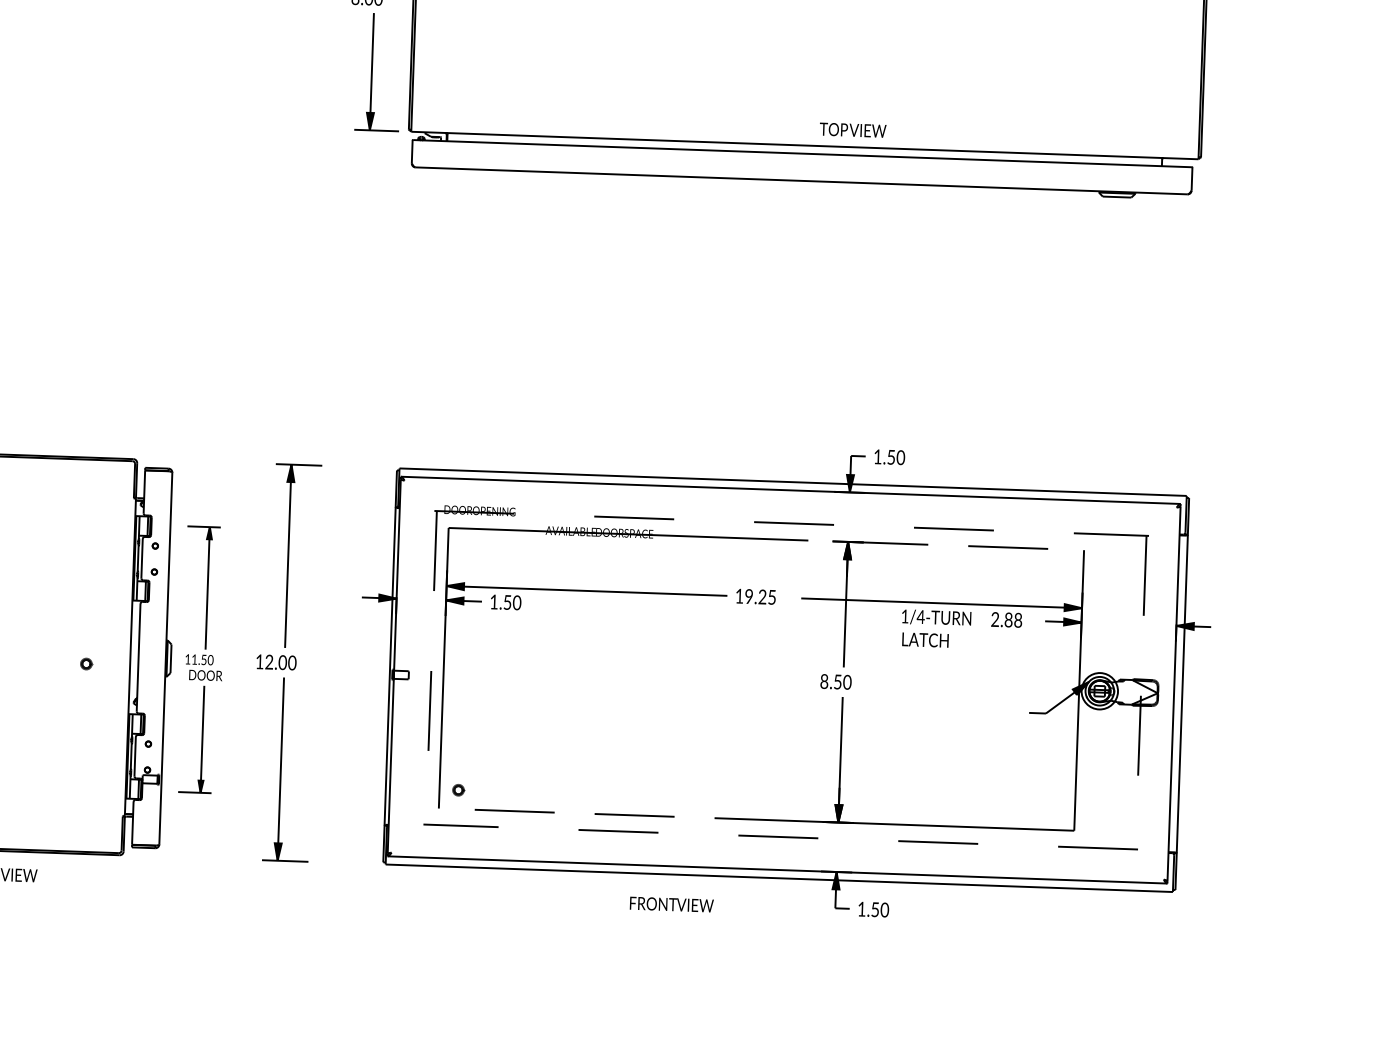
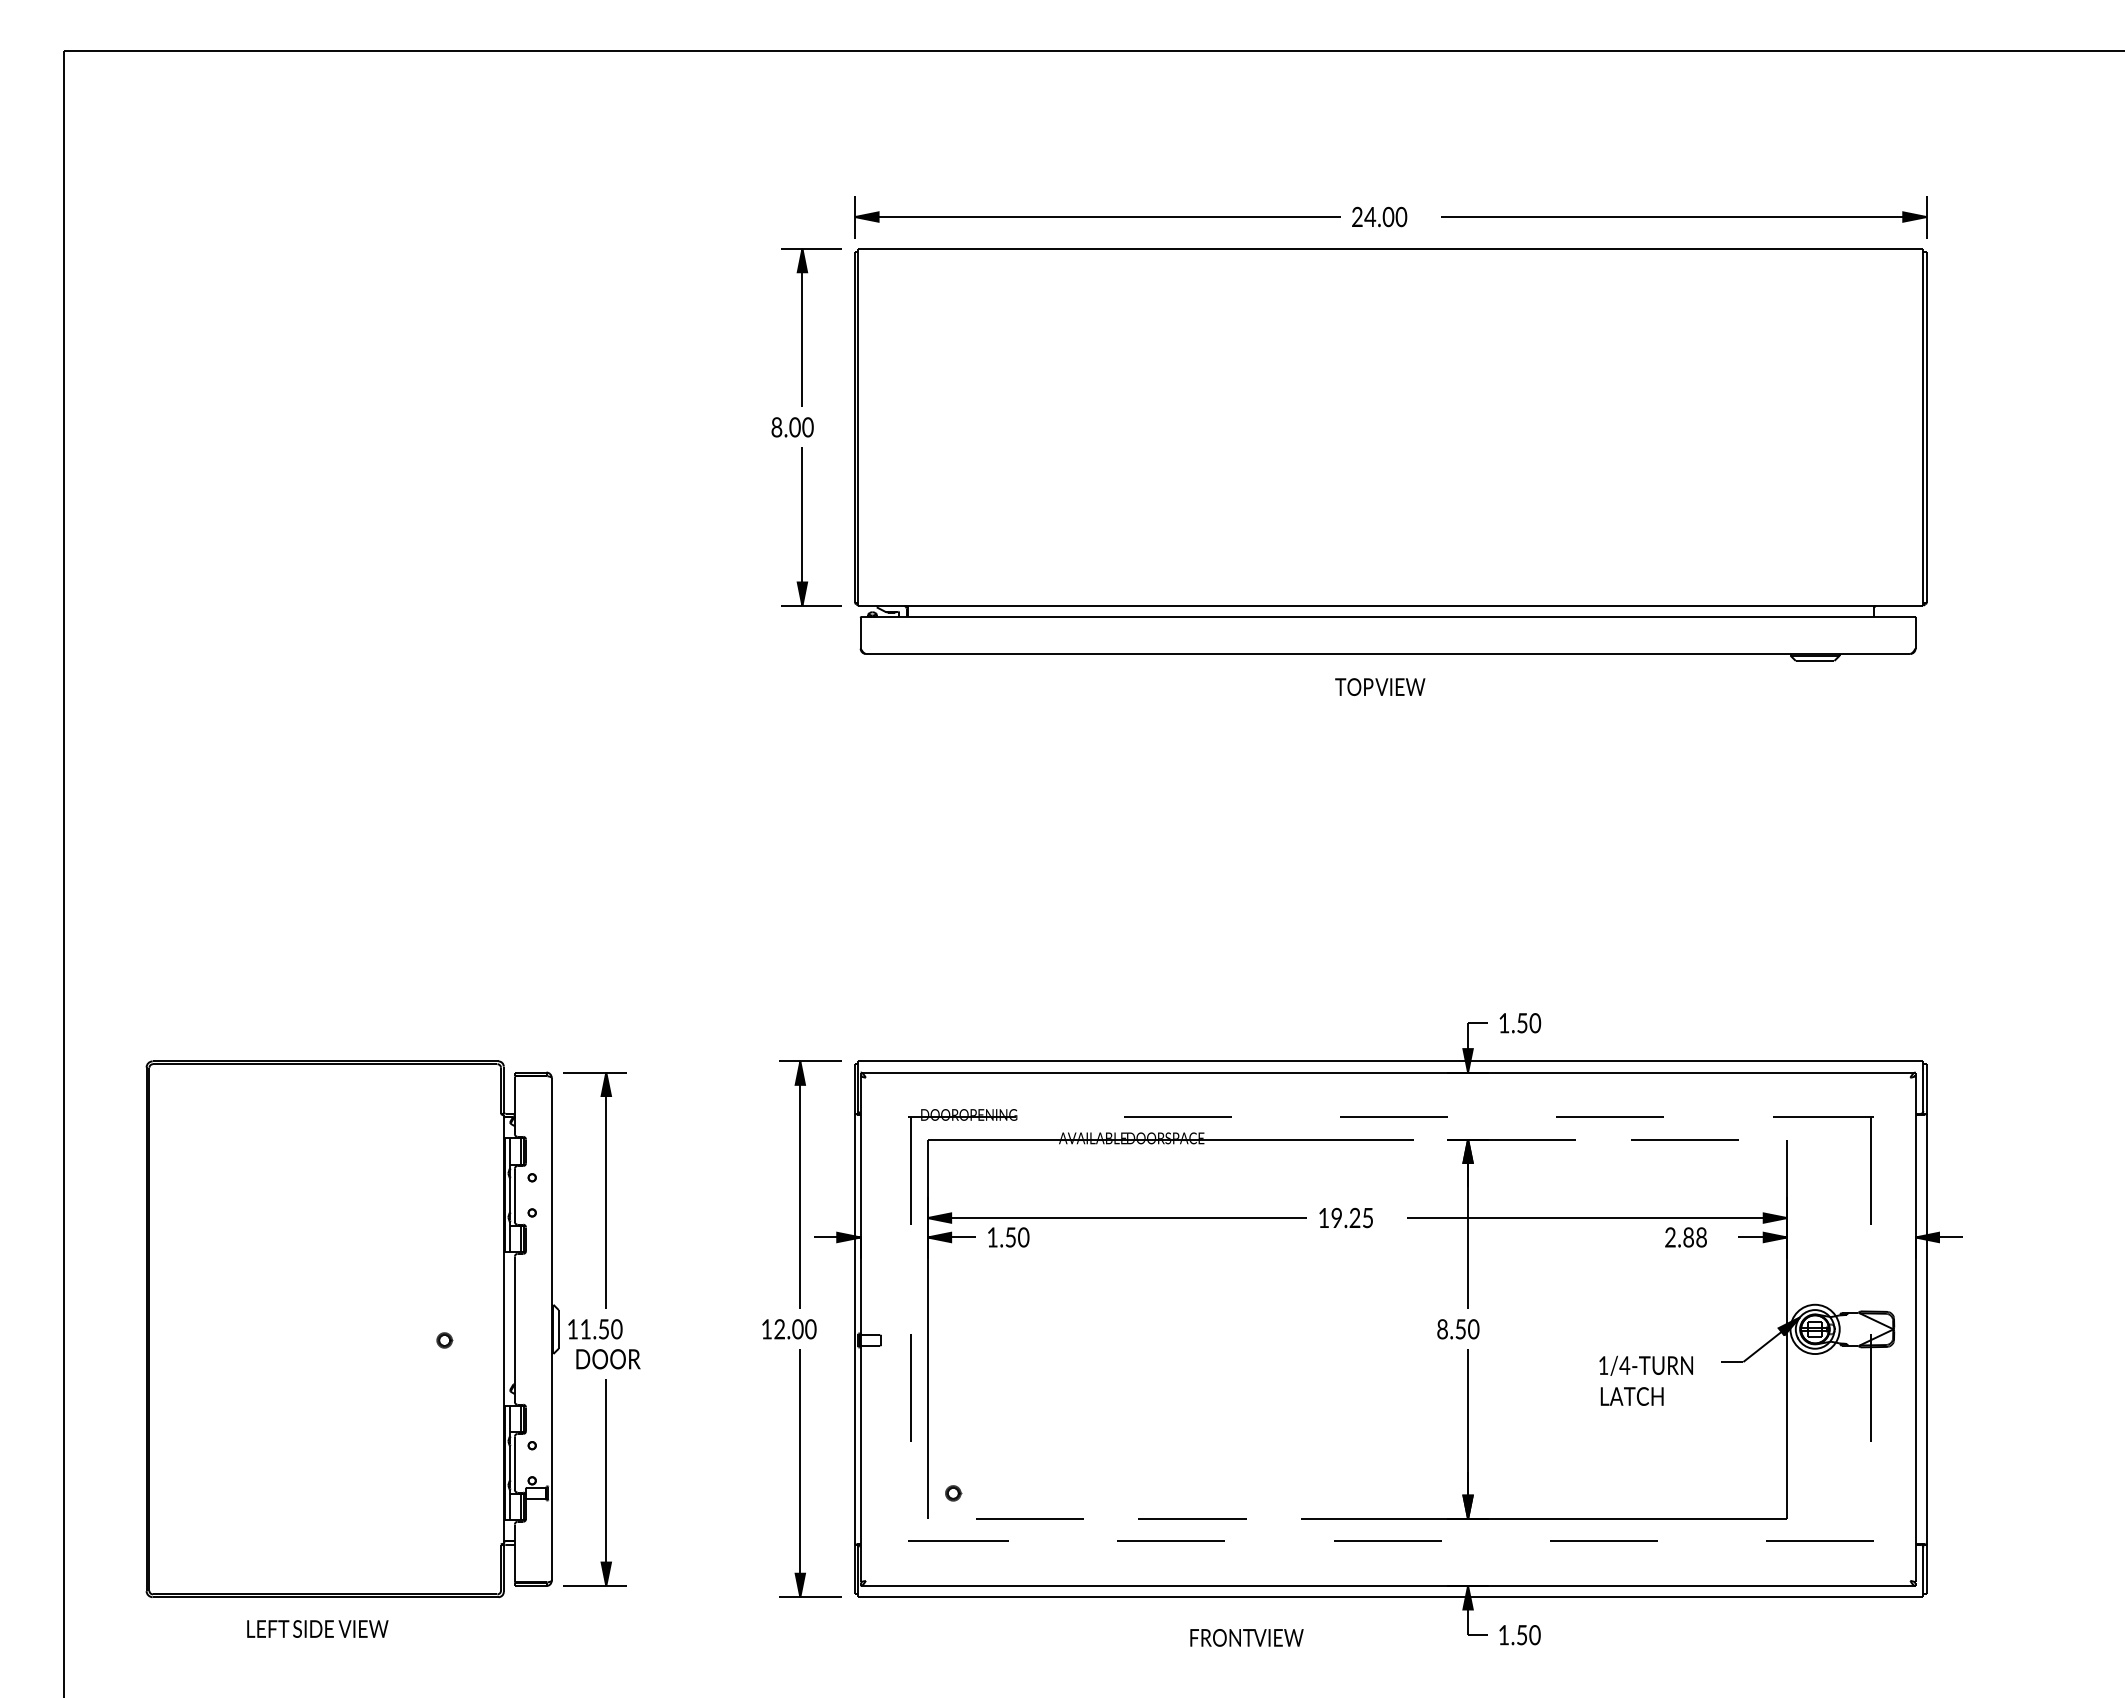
text: (853, 129) -> (1380, 686), moved
text: (935, 628) -> (1645, 1380), moved
part: (202, 660) -> (601, 1329), size x1.43
part: (285, 662) -> (801, 1328), moved

